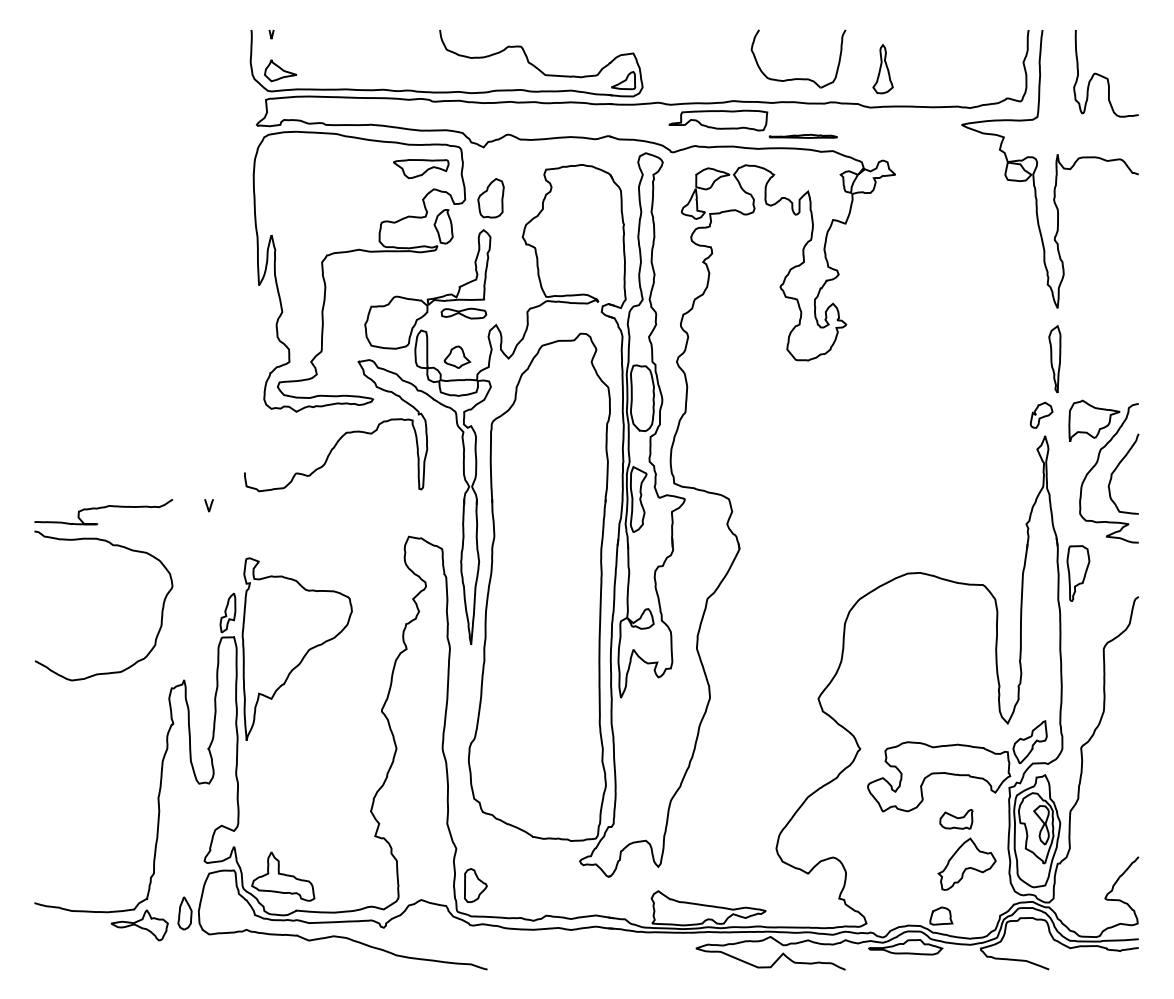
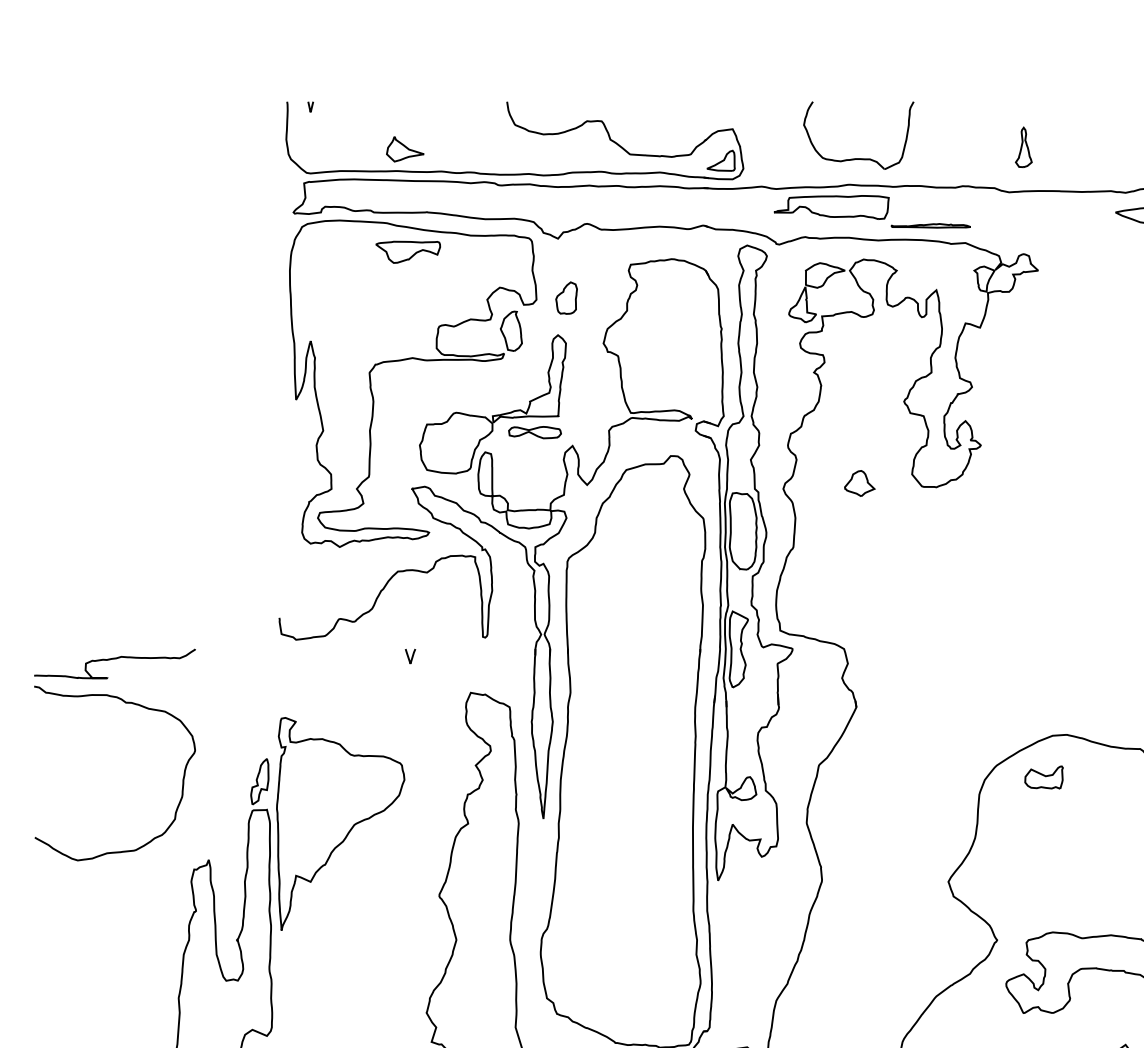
part: (882, 68) -> (1023, 146), size x0.7
part: (280, 70) -> (405, 149), moved
part: (798, 78) -> (858, 158), moved
part: (421, 168) -> (408, 251), moved
part: (490, 198) -> (566, 298), size x0.7
part: (457, 356) -> (859, 482), moved
curve: (207, 505) -> (408, 656), moved
part: (956, 819) -> (1044, 777), moved

